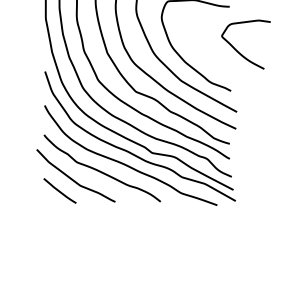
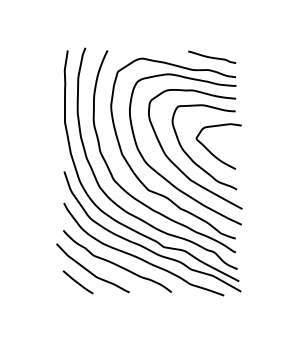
curve: (241, 53) -> (214, 154), moved

